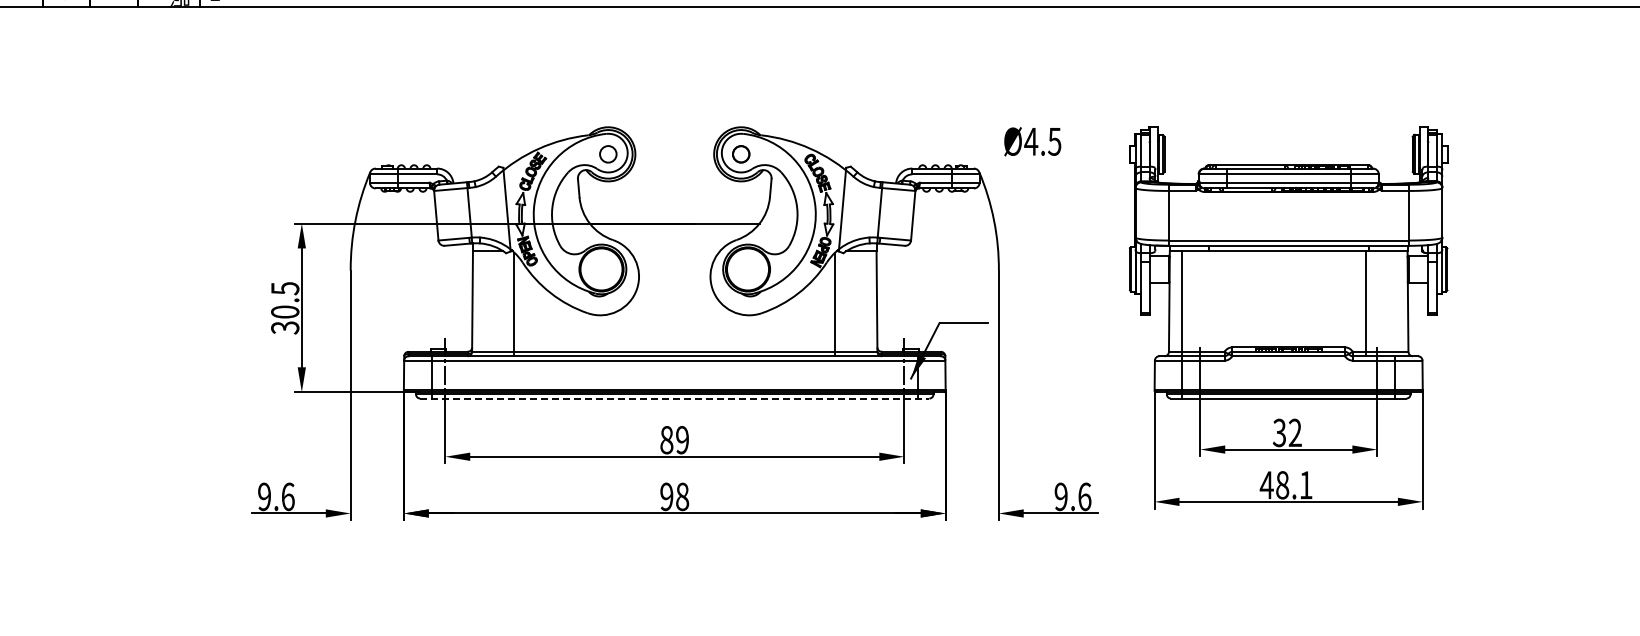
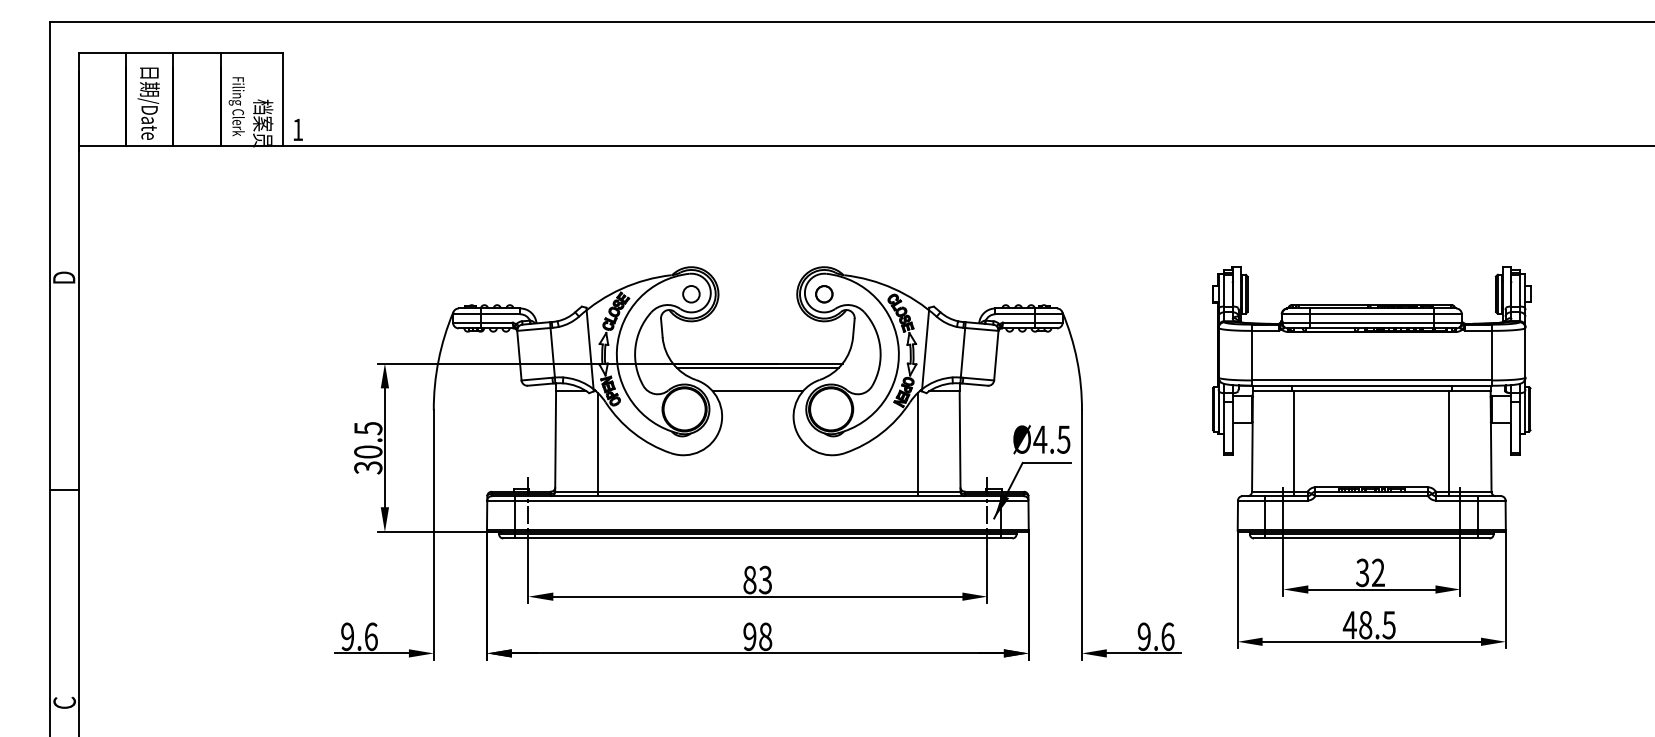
text: (1032, 141) -> (1041, 439), moved
line: (674, 227) -> (757, 367), added
line: (674, 251) -> (757, 391), added
line: (1182, 303) -> (1294, 443), moved
line: (674, 398) -> (757, 538), dashed -> solid
text: (681, 440) -> (764, 580), 89 -> 83
text: (1305, 485) -> (1388, 625), 48.1 -> 48.5

